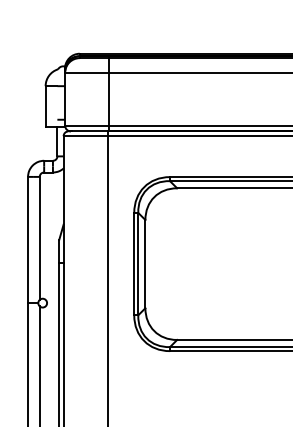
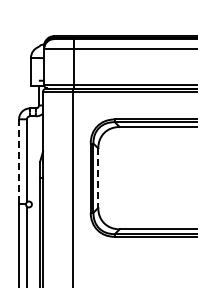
line: (28, 239) -> (19, 161), solid -> dashed
line: (145, 264) -> (98, 178), solid -> dashed

